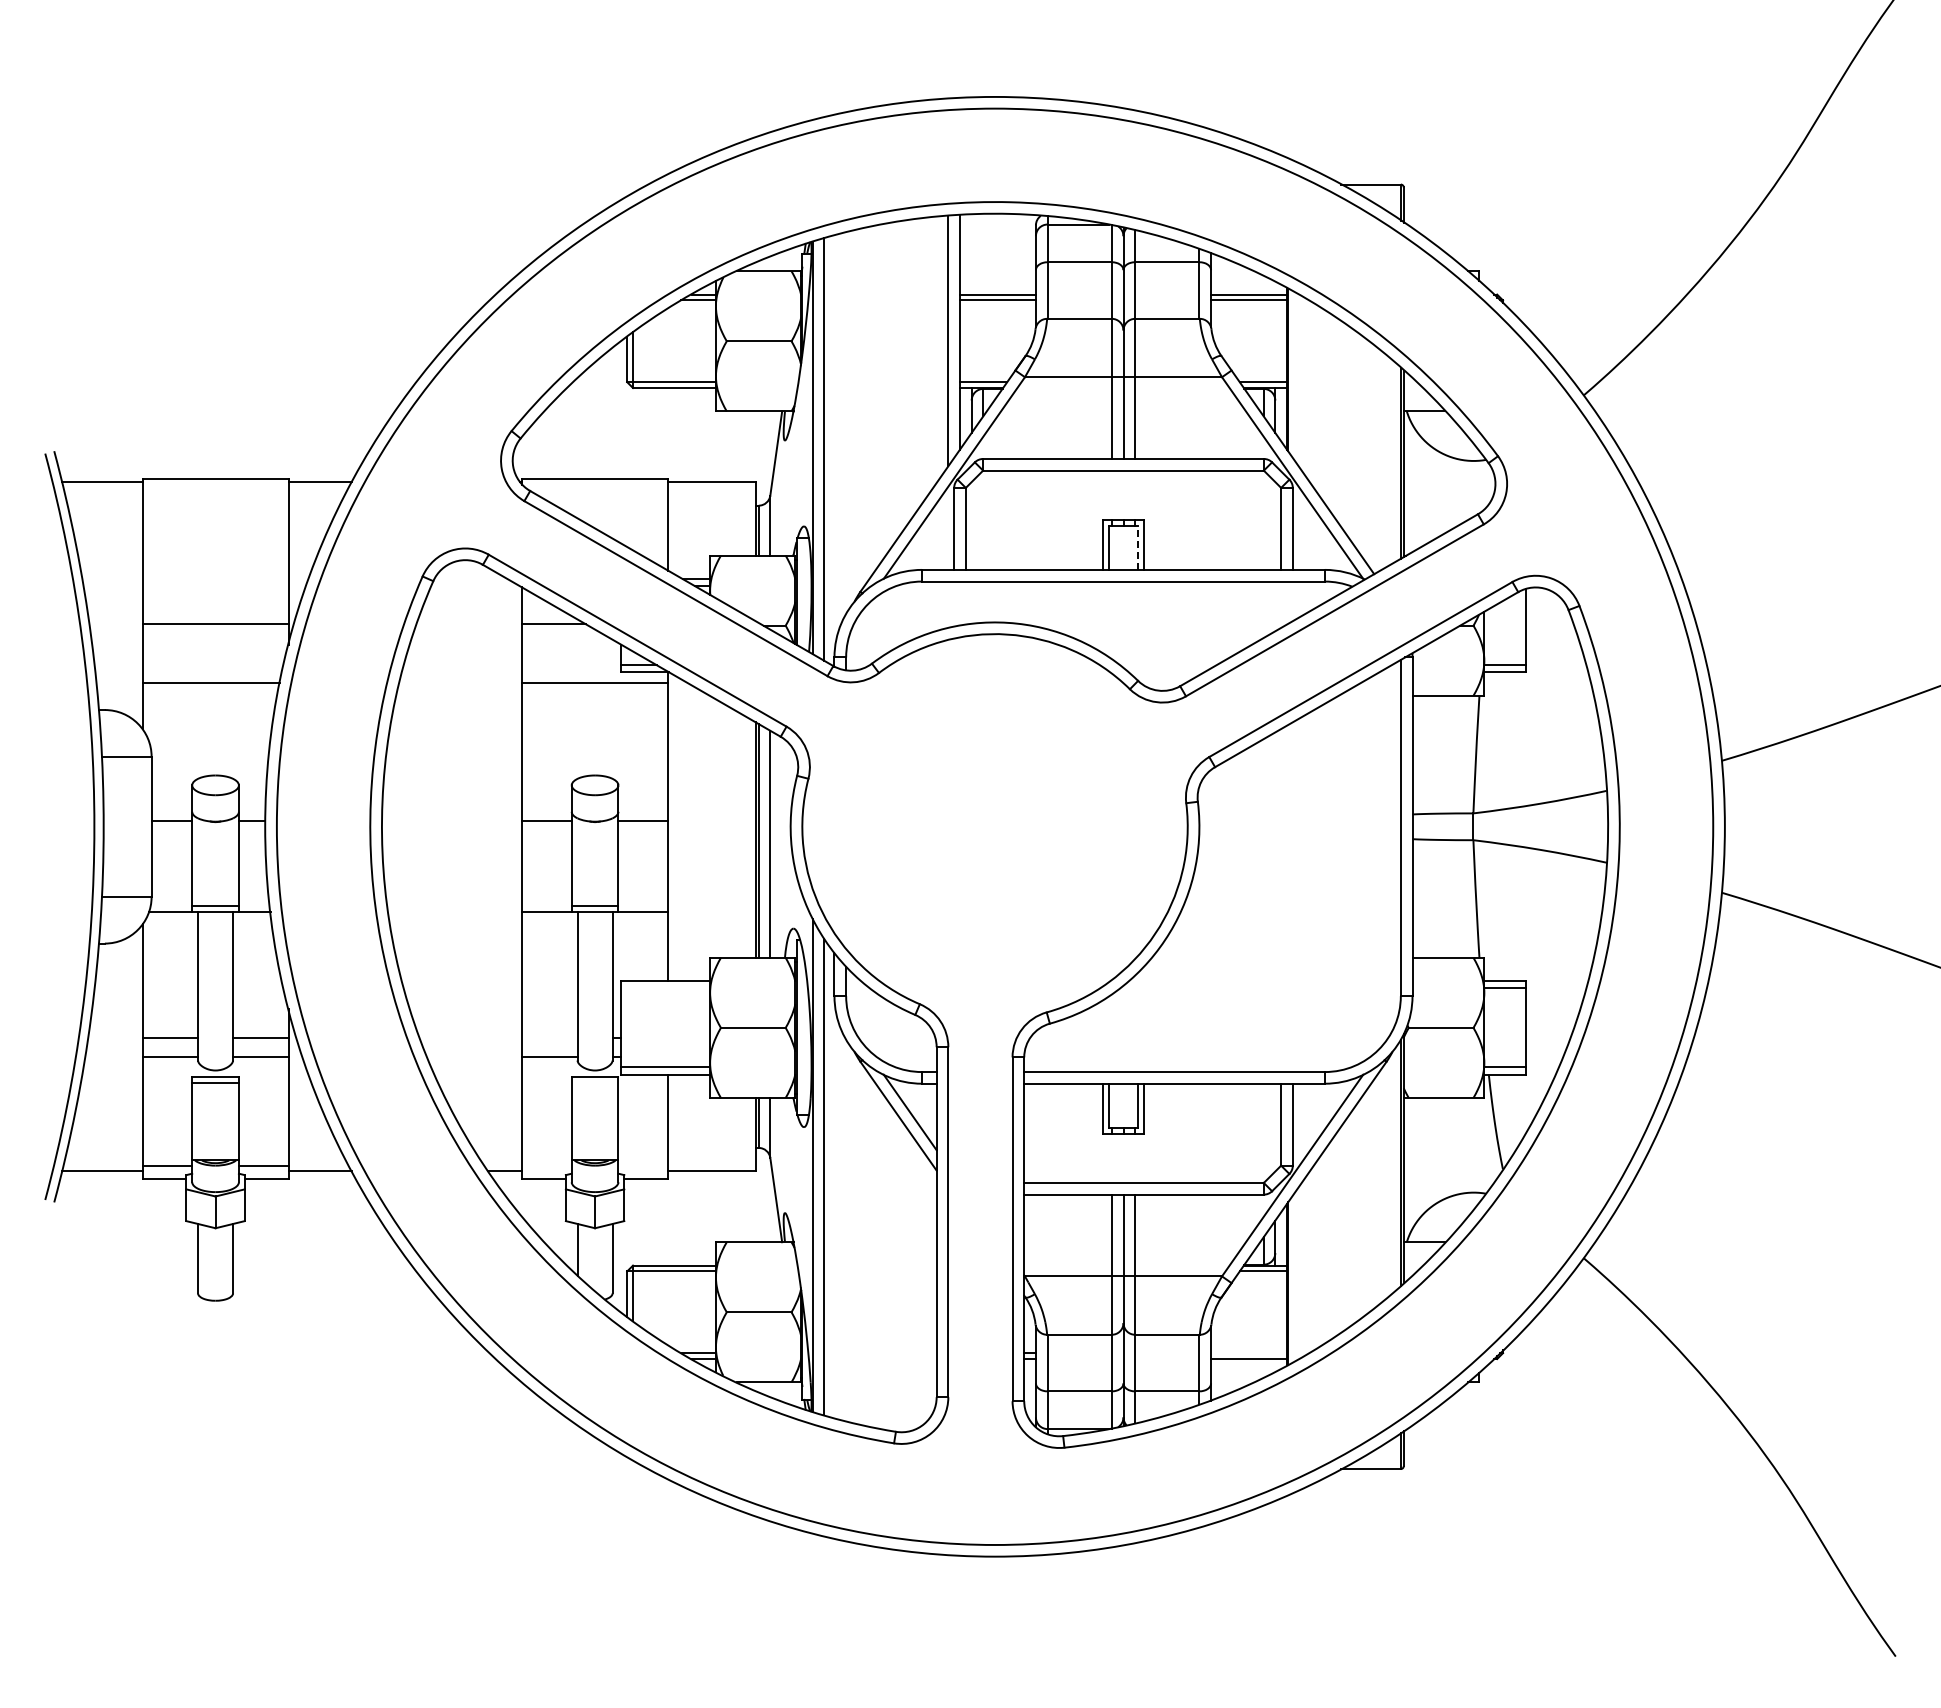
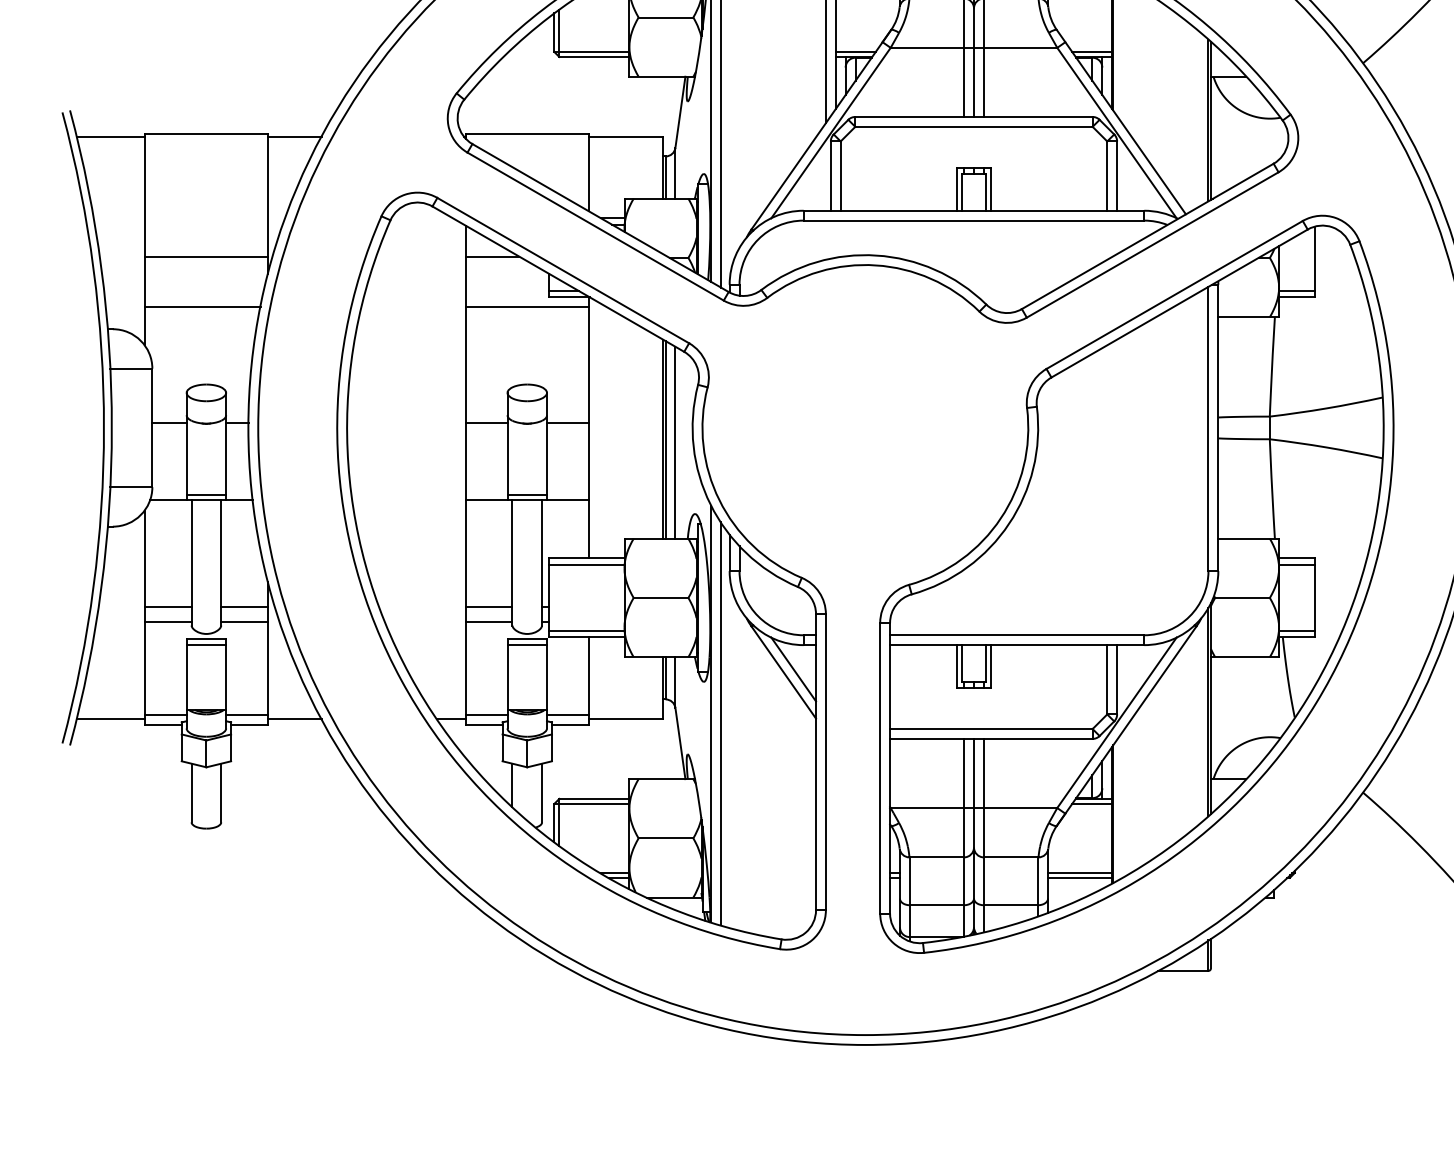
line: (1138, 548) -> (986, 192), dashed -> solid
line: (665, 988) -> (586, 564), added
line: (549, 1038) -> (488, 606), added
line: (594, 1083) -> (526, 644), added
line: (546, 1166) -> (486, 715), added
line: (643, 1166) -> (568, 715), added
line: (1248, 1353) -> (1079, 873), added

